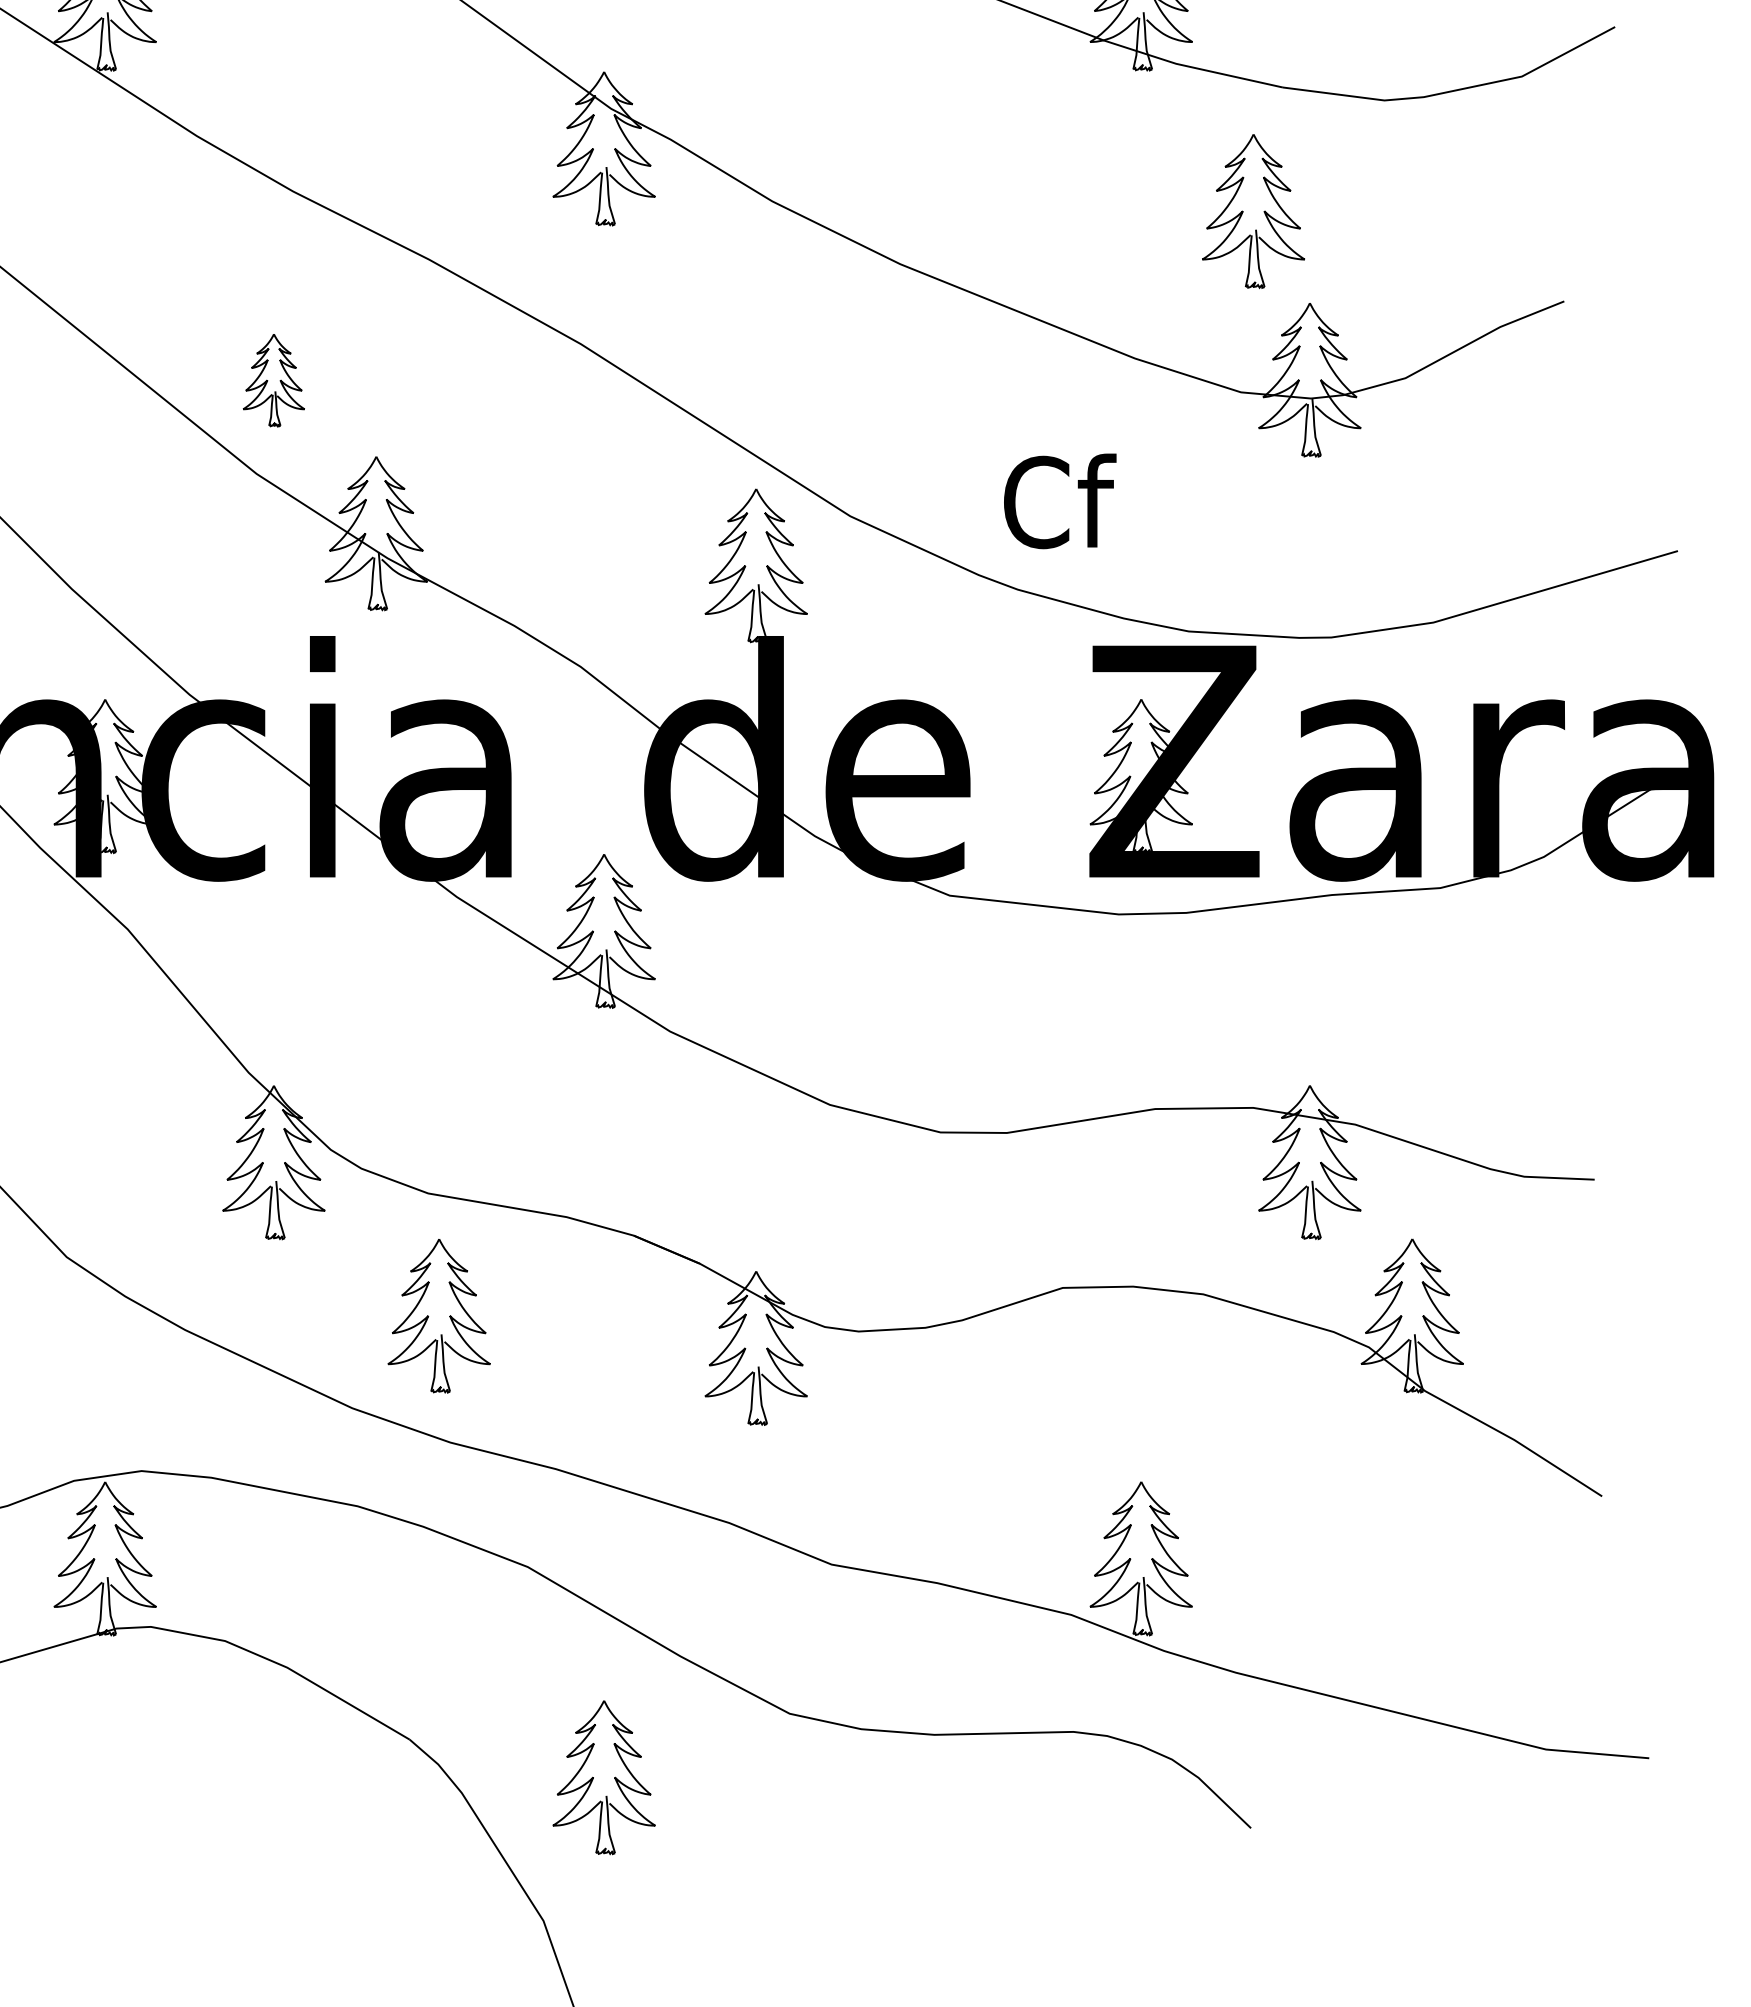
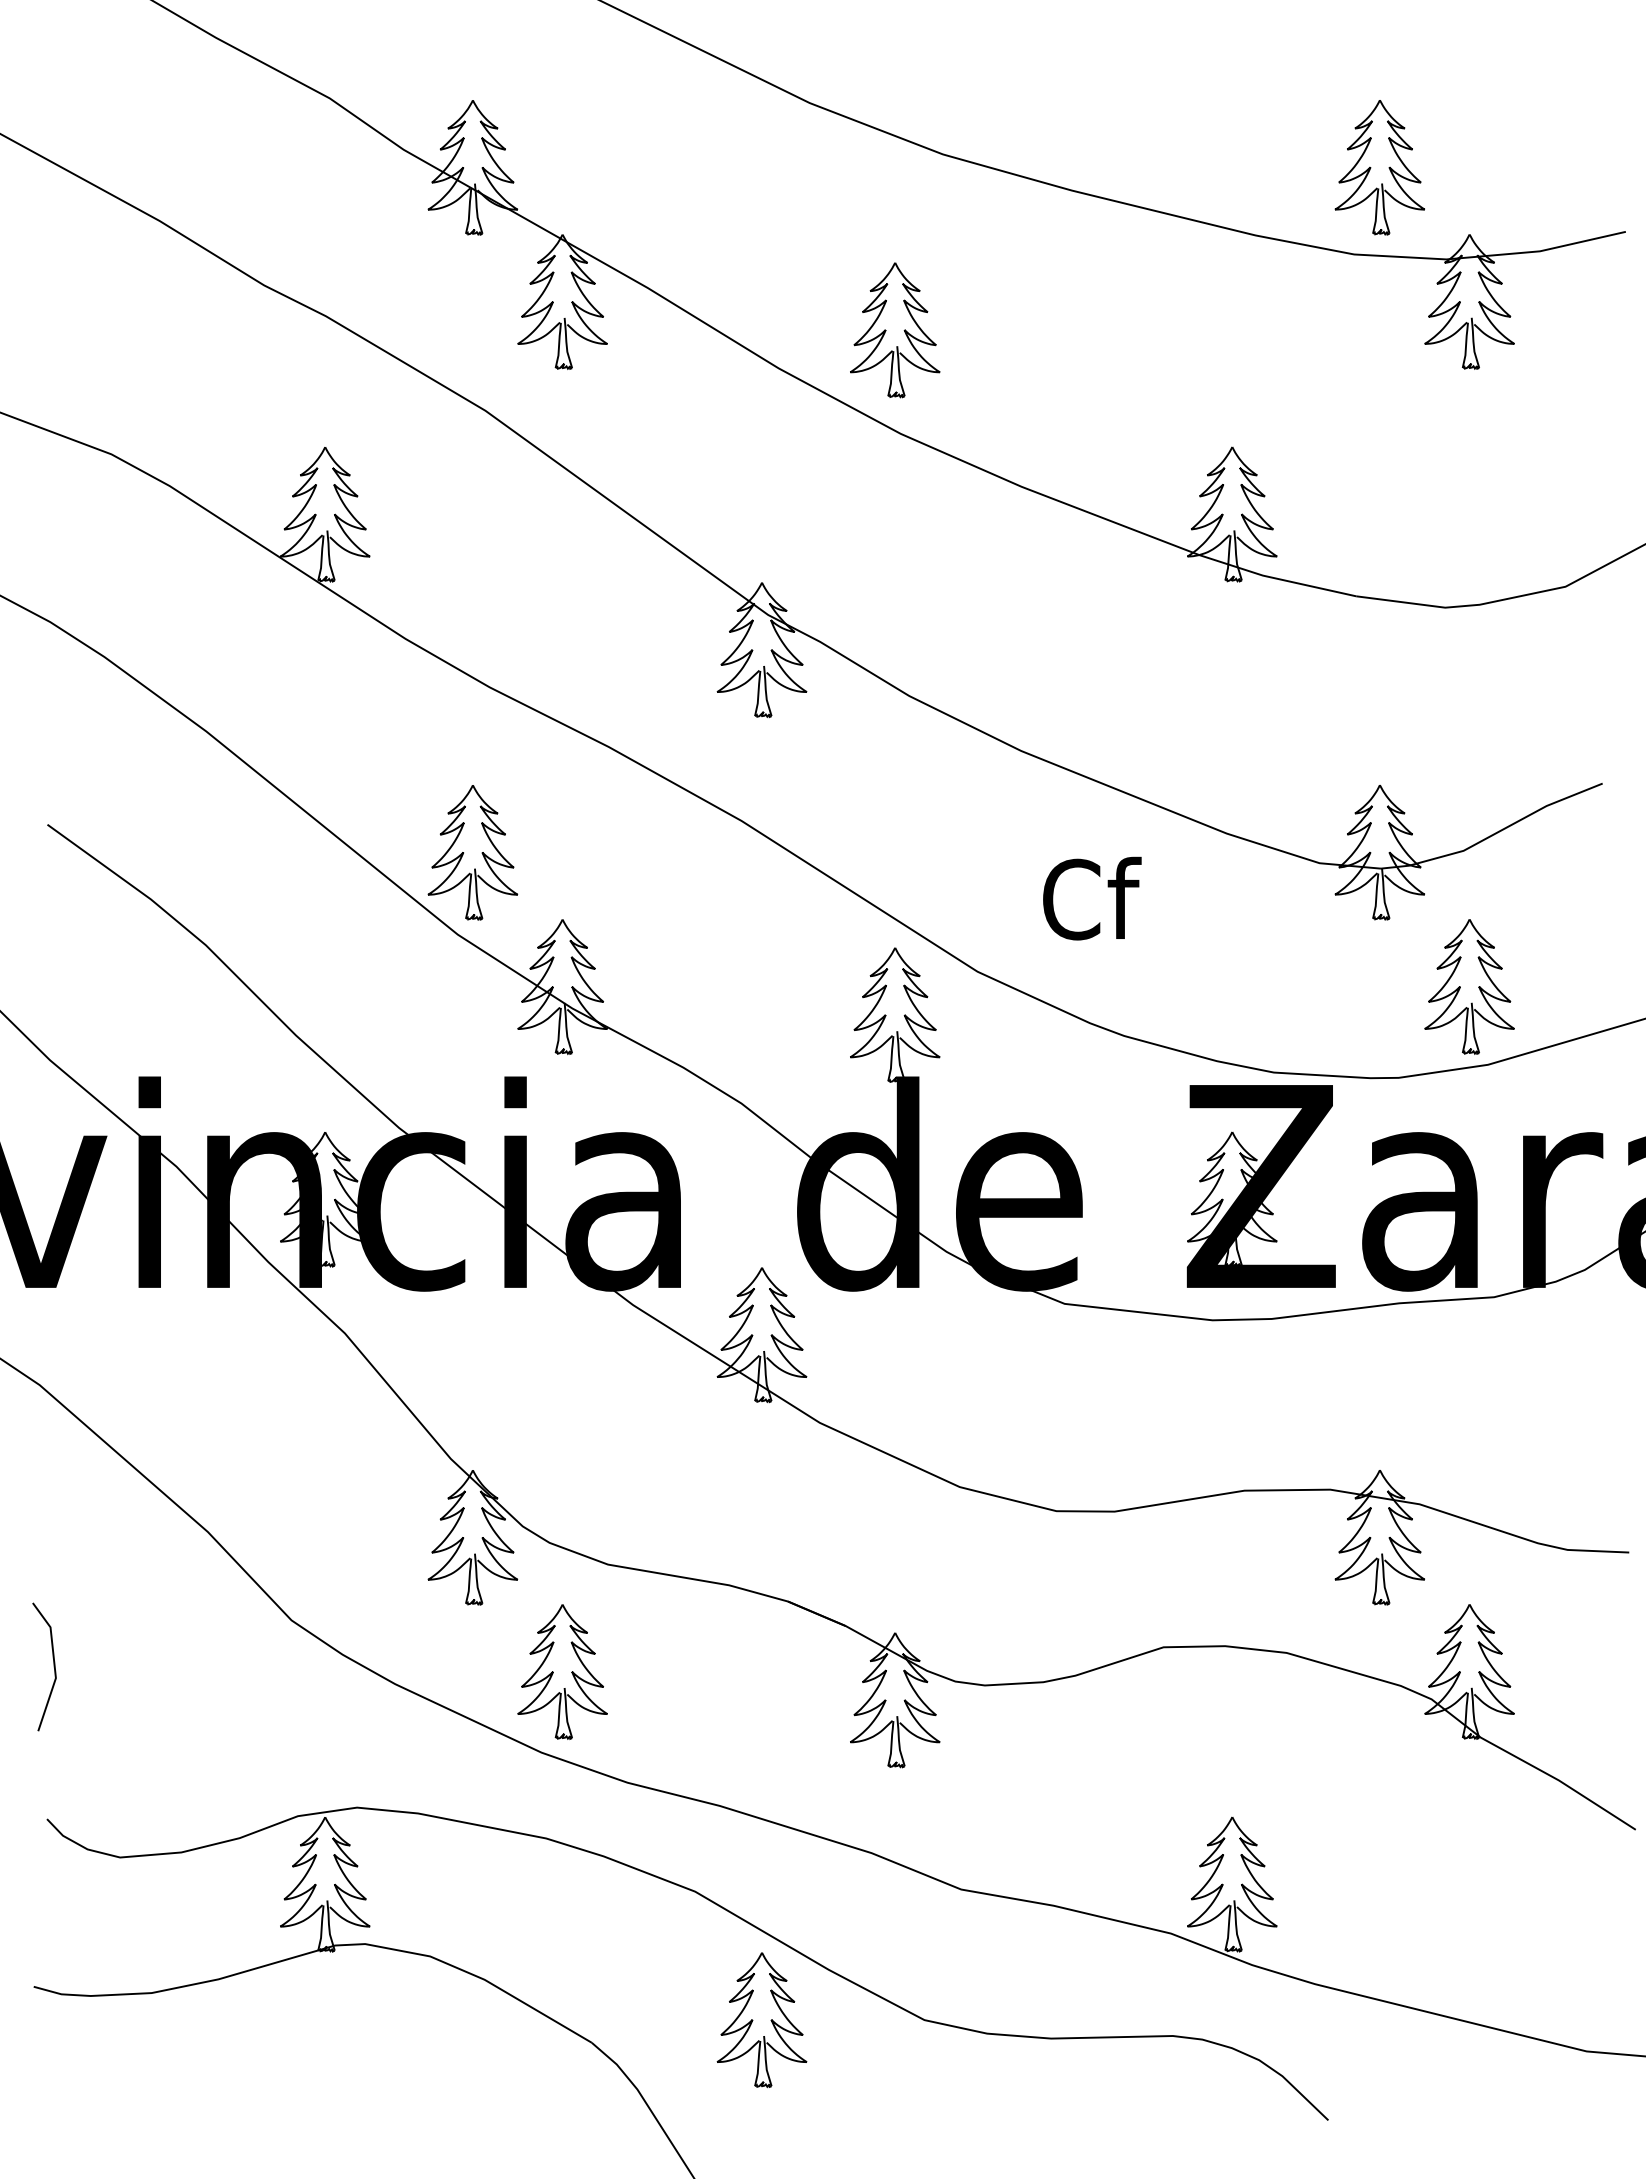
part: (1253, 211) -> (1469, 986), moved
part: (273, 380) -> (472, 852), size x1.67
text: (1060, 501) -> (1092, 898), moved
part: (439, 1315) -> (562, 1671), moved
part: (603, 1778) -> (761, 2020), moved

